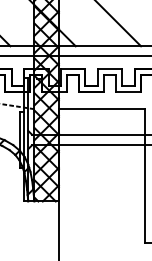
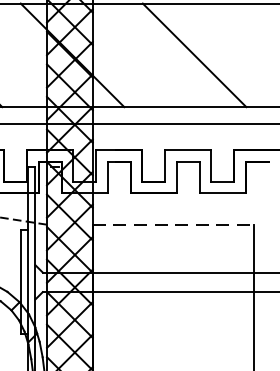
line: (102, 109) -> (174, 225), solid -> dashed

